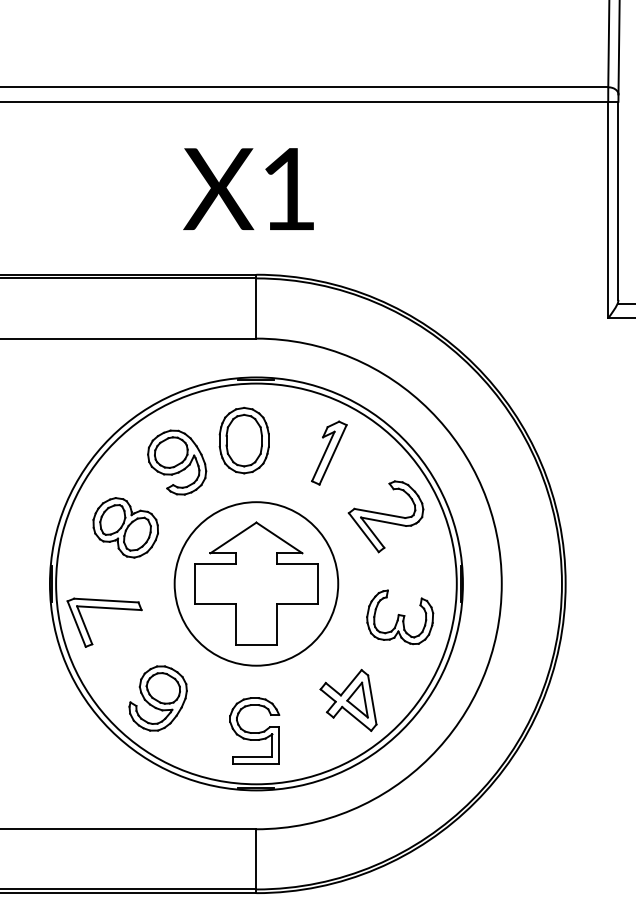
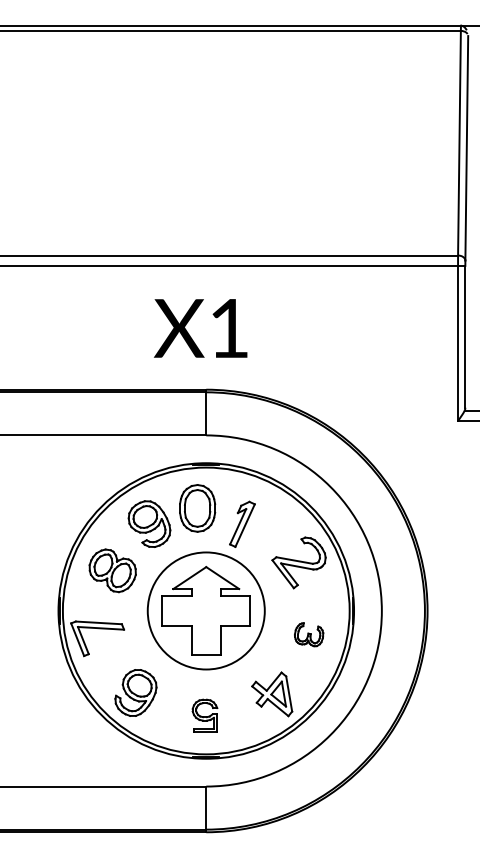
part: (329, 451) -> (242, 523), moved
part: (399, 616) -> (308, 634), size x0.6
part: (253, 729) -> (204, 715), size x0.7

